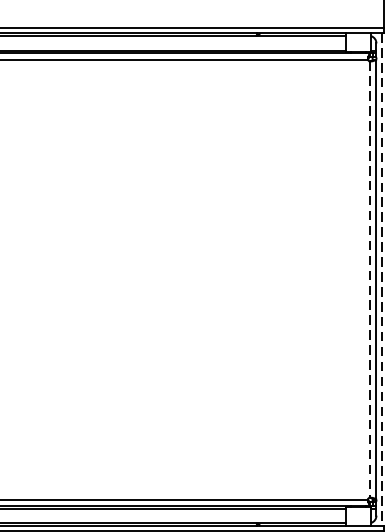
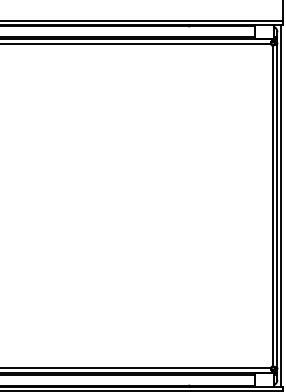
line: (369, 278) -> (272, 205), dashed -> solid
line: (382, 280) -> (281, 206), dashed -> solid

